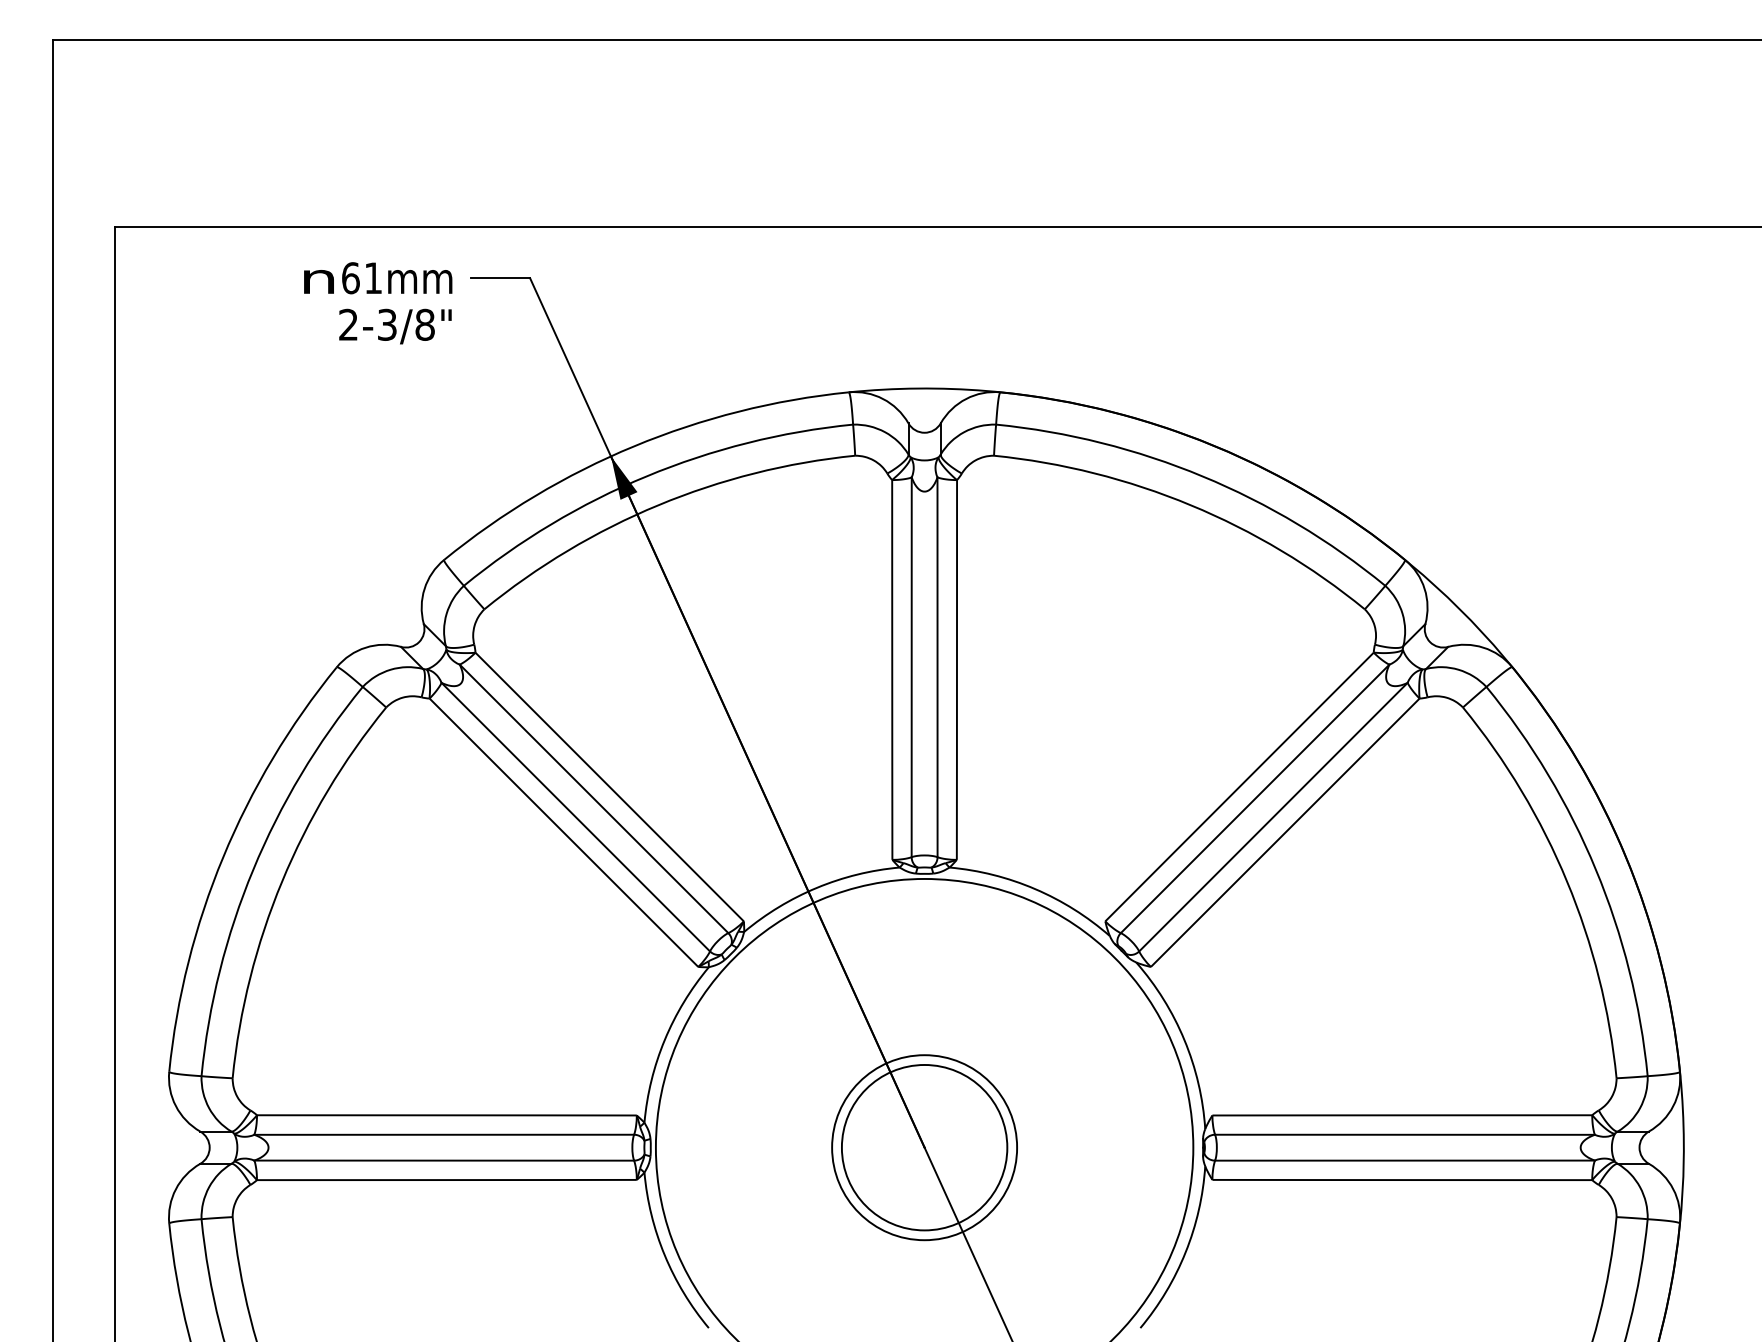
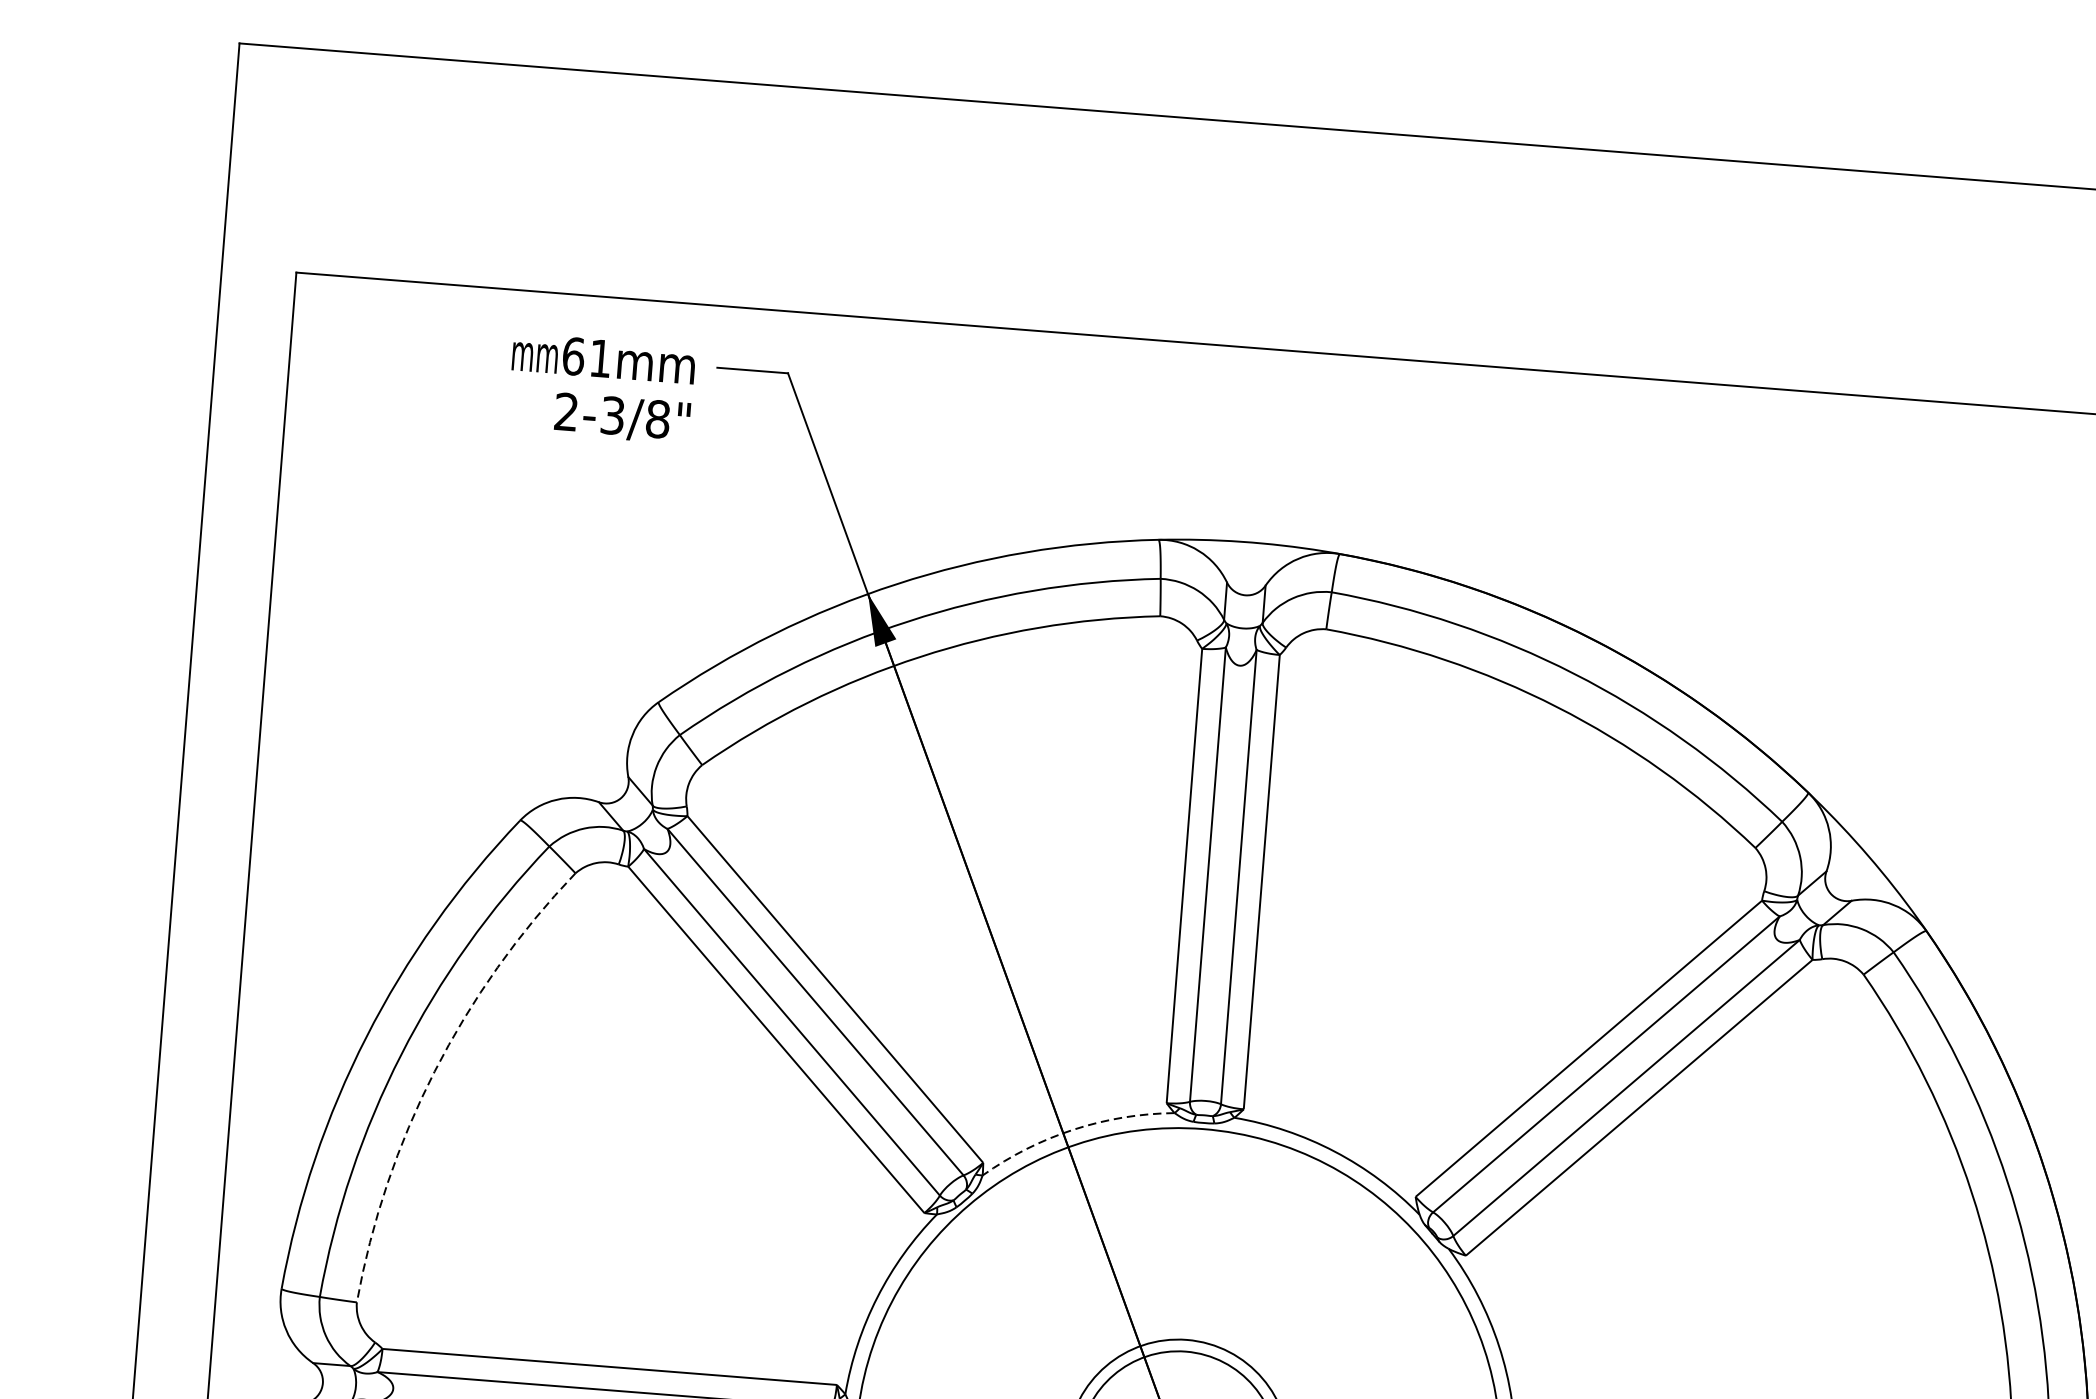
text: (318, 281) -> (534, 357), n -> mm
arc: (282, 881) -> (435, 1071), solid -> dashed
arc: (816, 887) -> (1073, 1129), solid -> dashed

